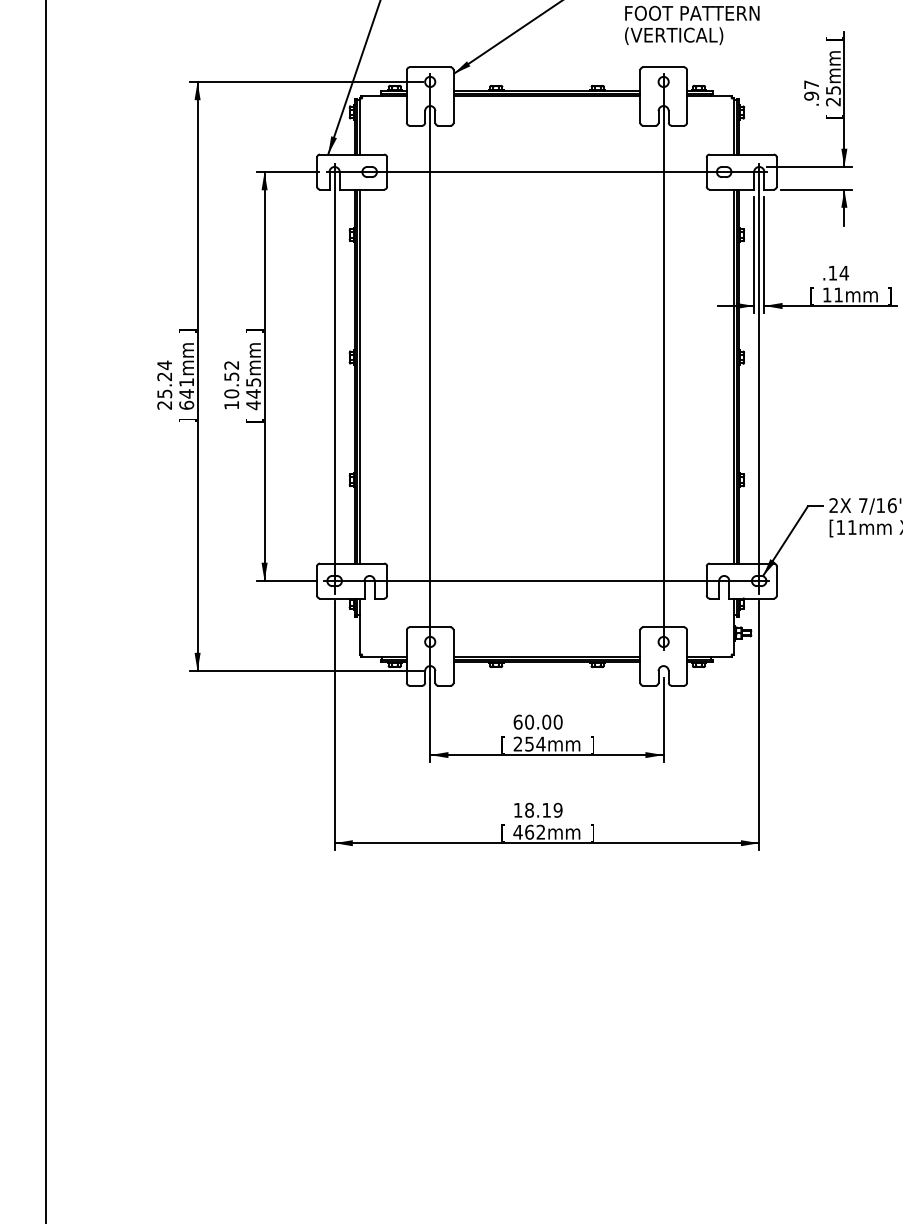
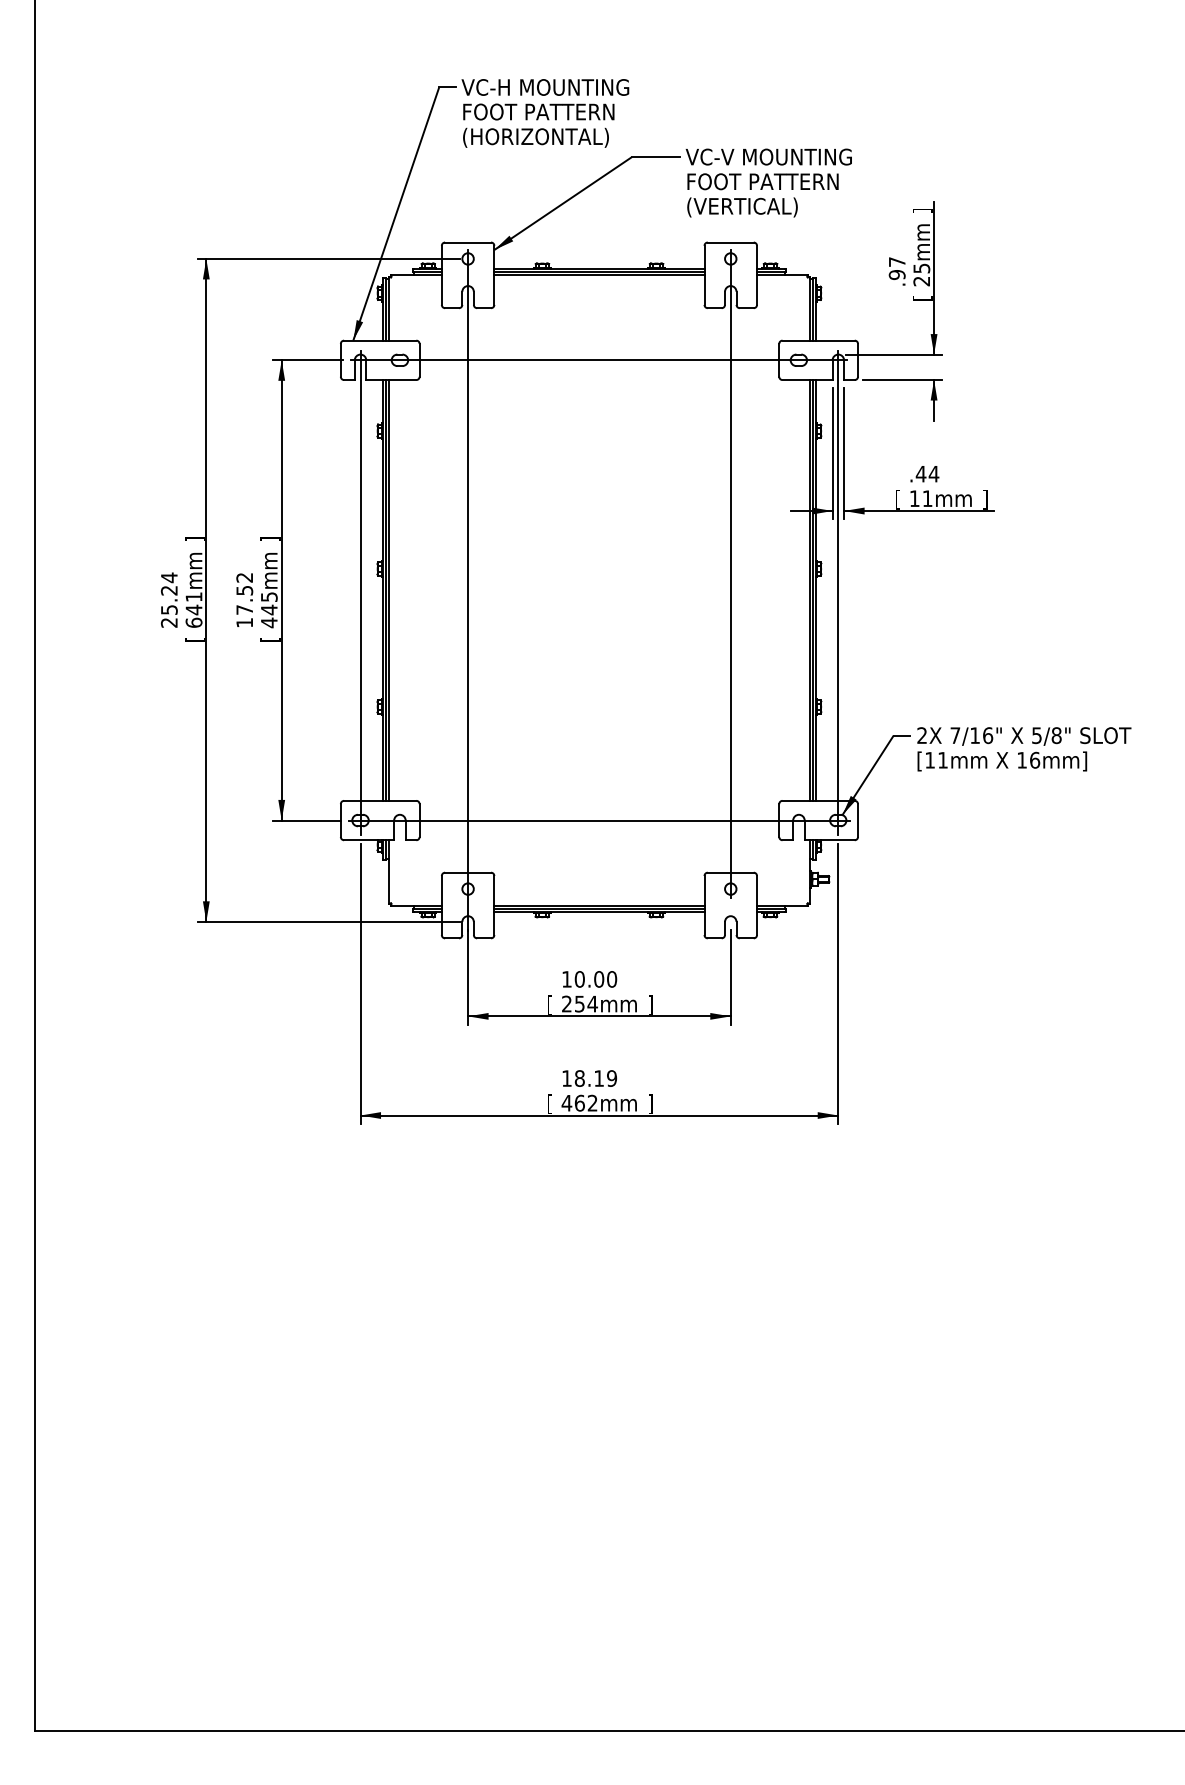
text: (834, 38) -> (922, 210), [ -> ]
text: (832, 273) -> (920, 474), .14 -> .44
text: (231, 393) -> (244, 609), 10.52 -> 17.52
text: (187, 420) -> (195, 639), ] -> [
text: (518, 722) -> (567, 979), 60.00 -> 10.00

